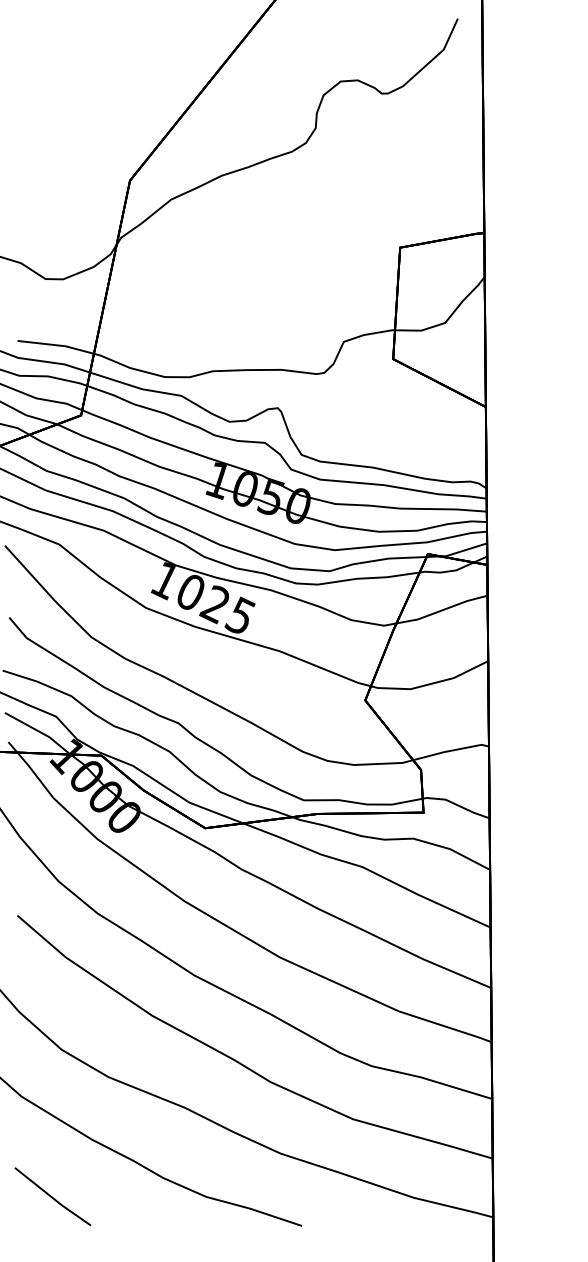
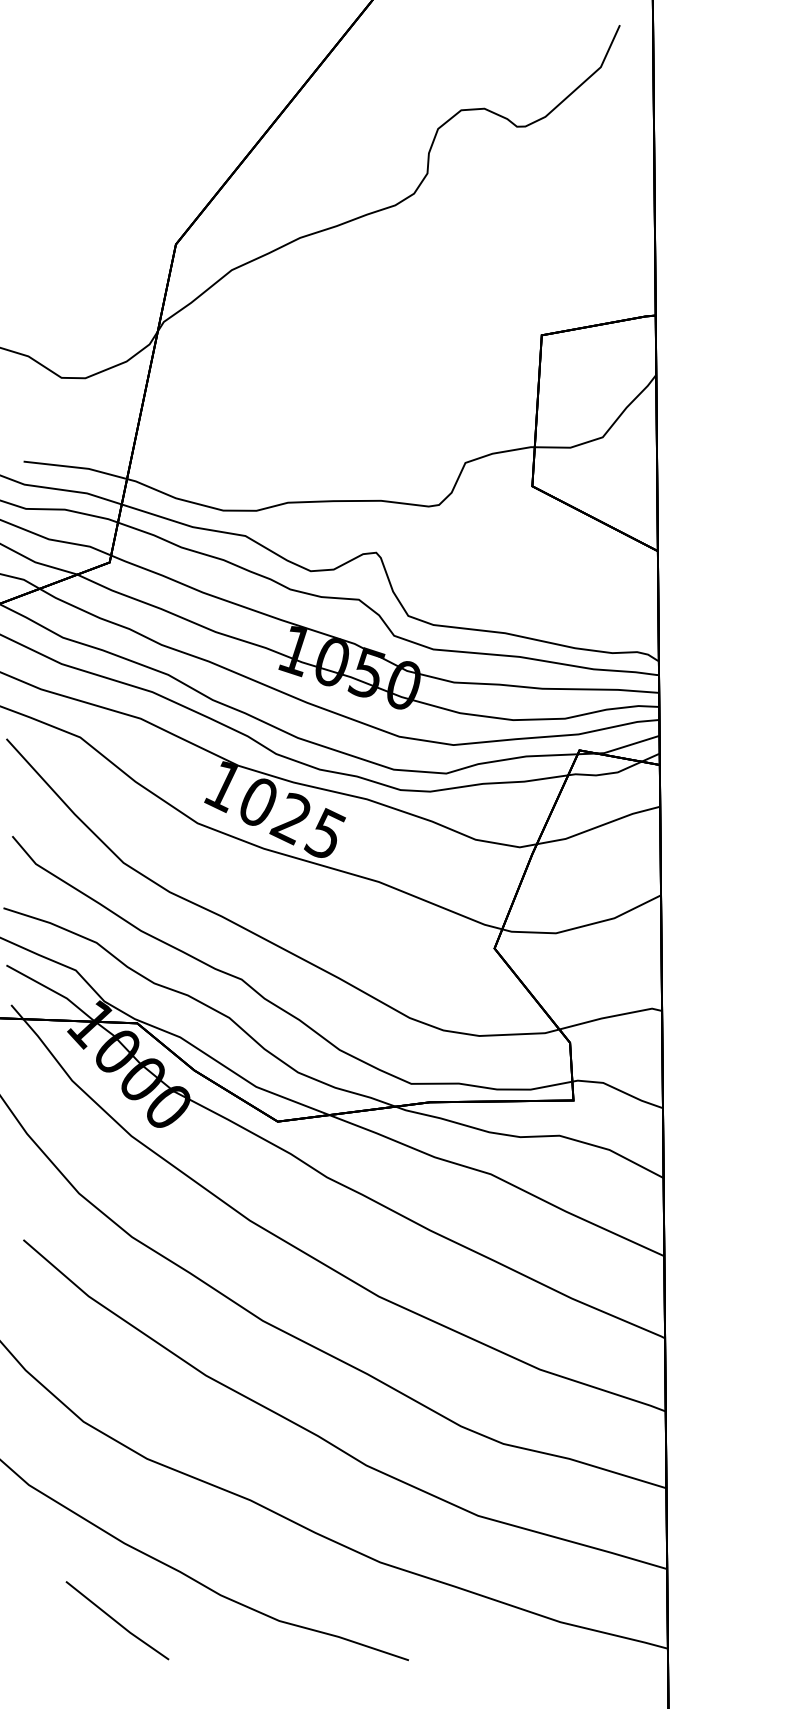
line: (52, 1196) -> (116, 1620), moved

